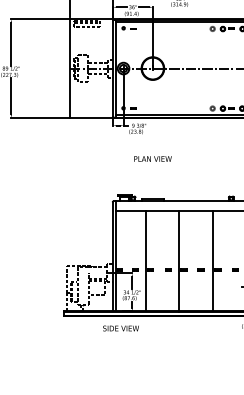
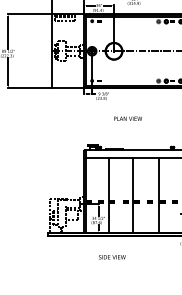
text: (152, 158) -> (127, 118), moved
text: (121, 328) -> (112, 257), moved

